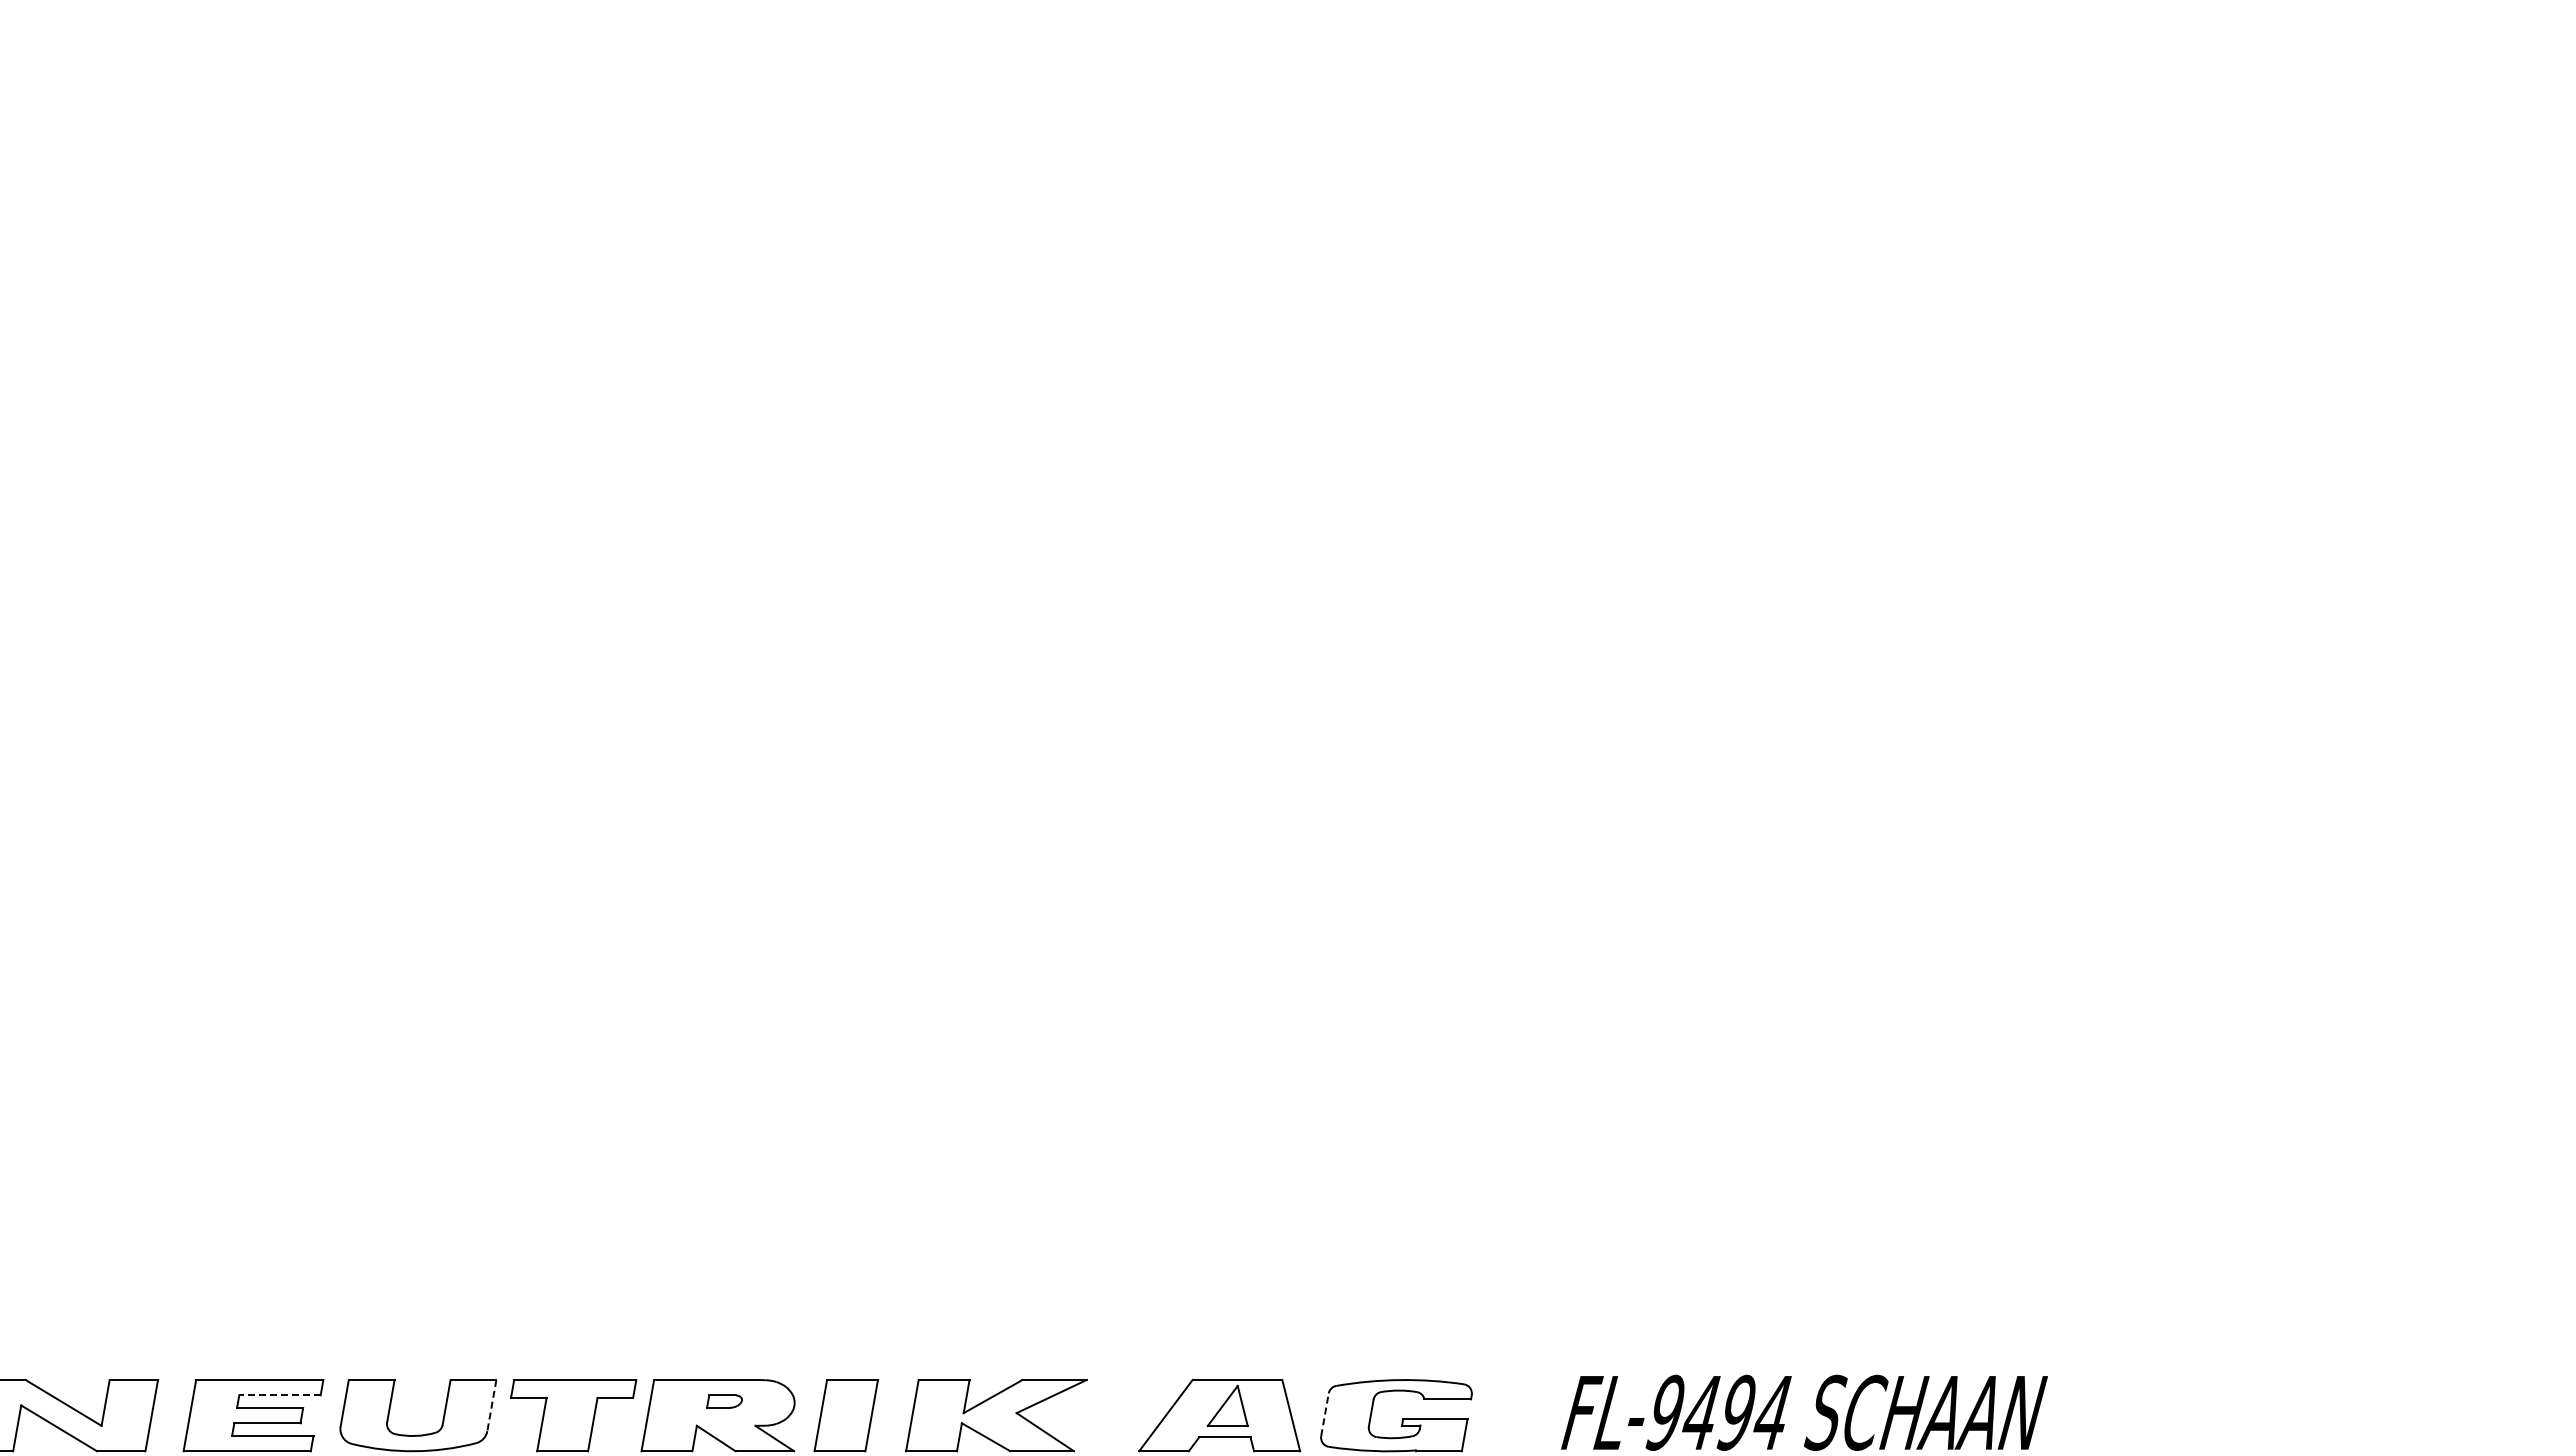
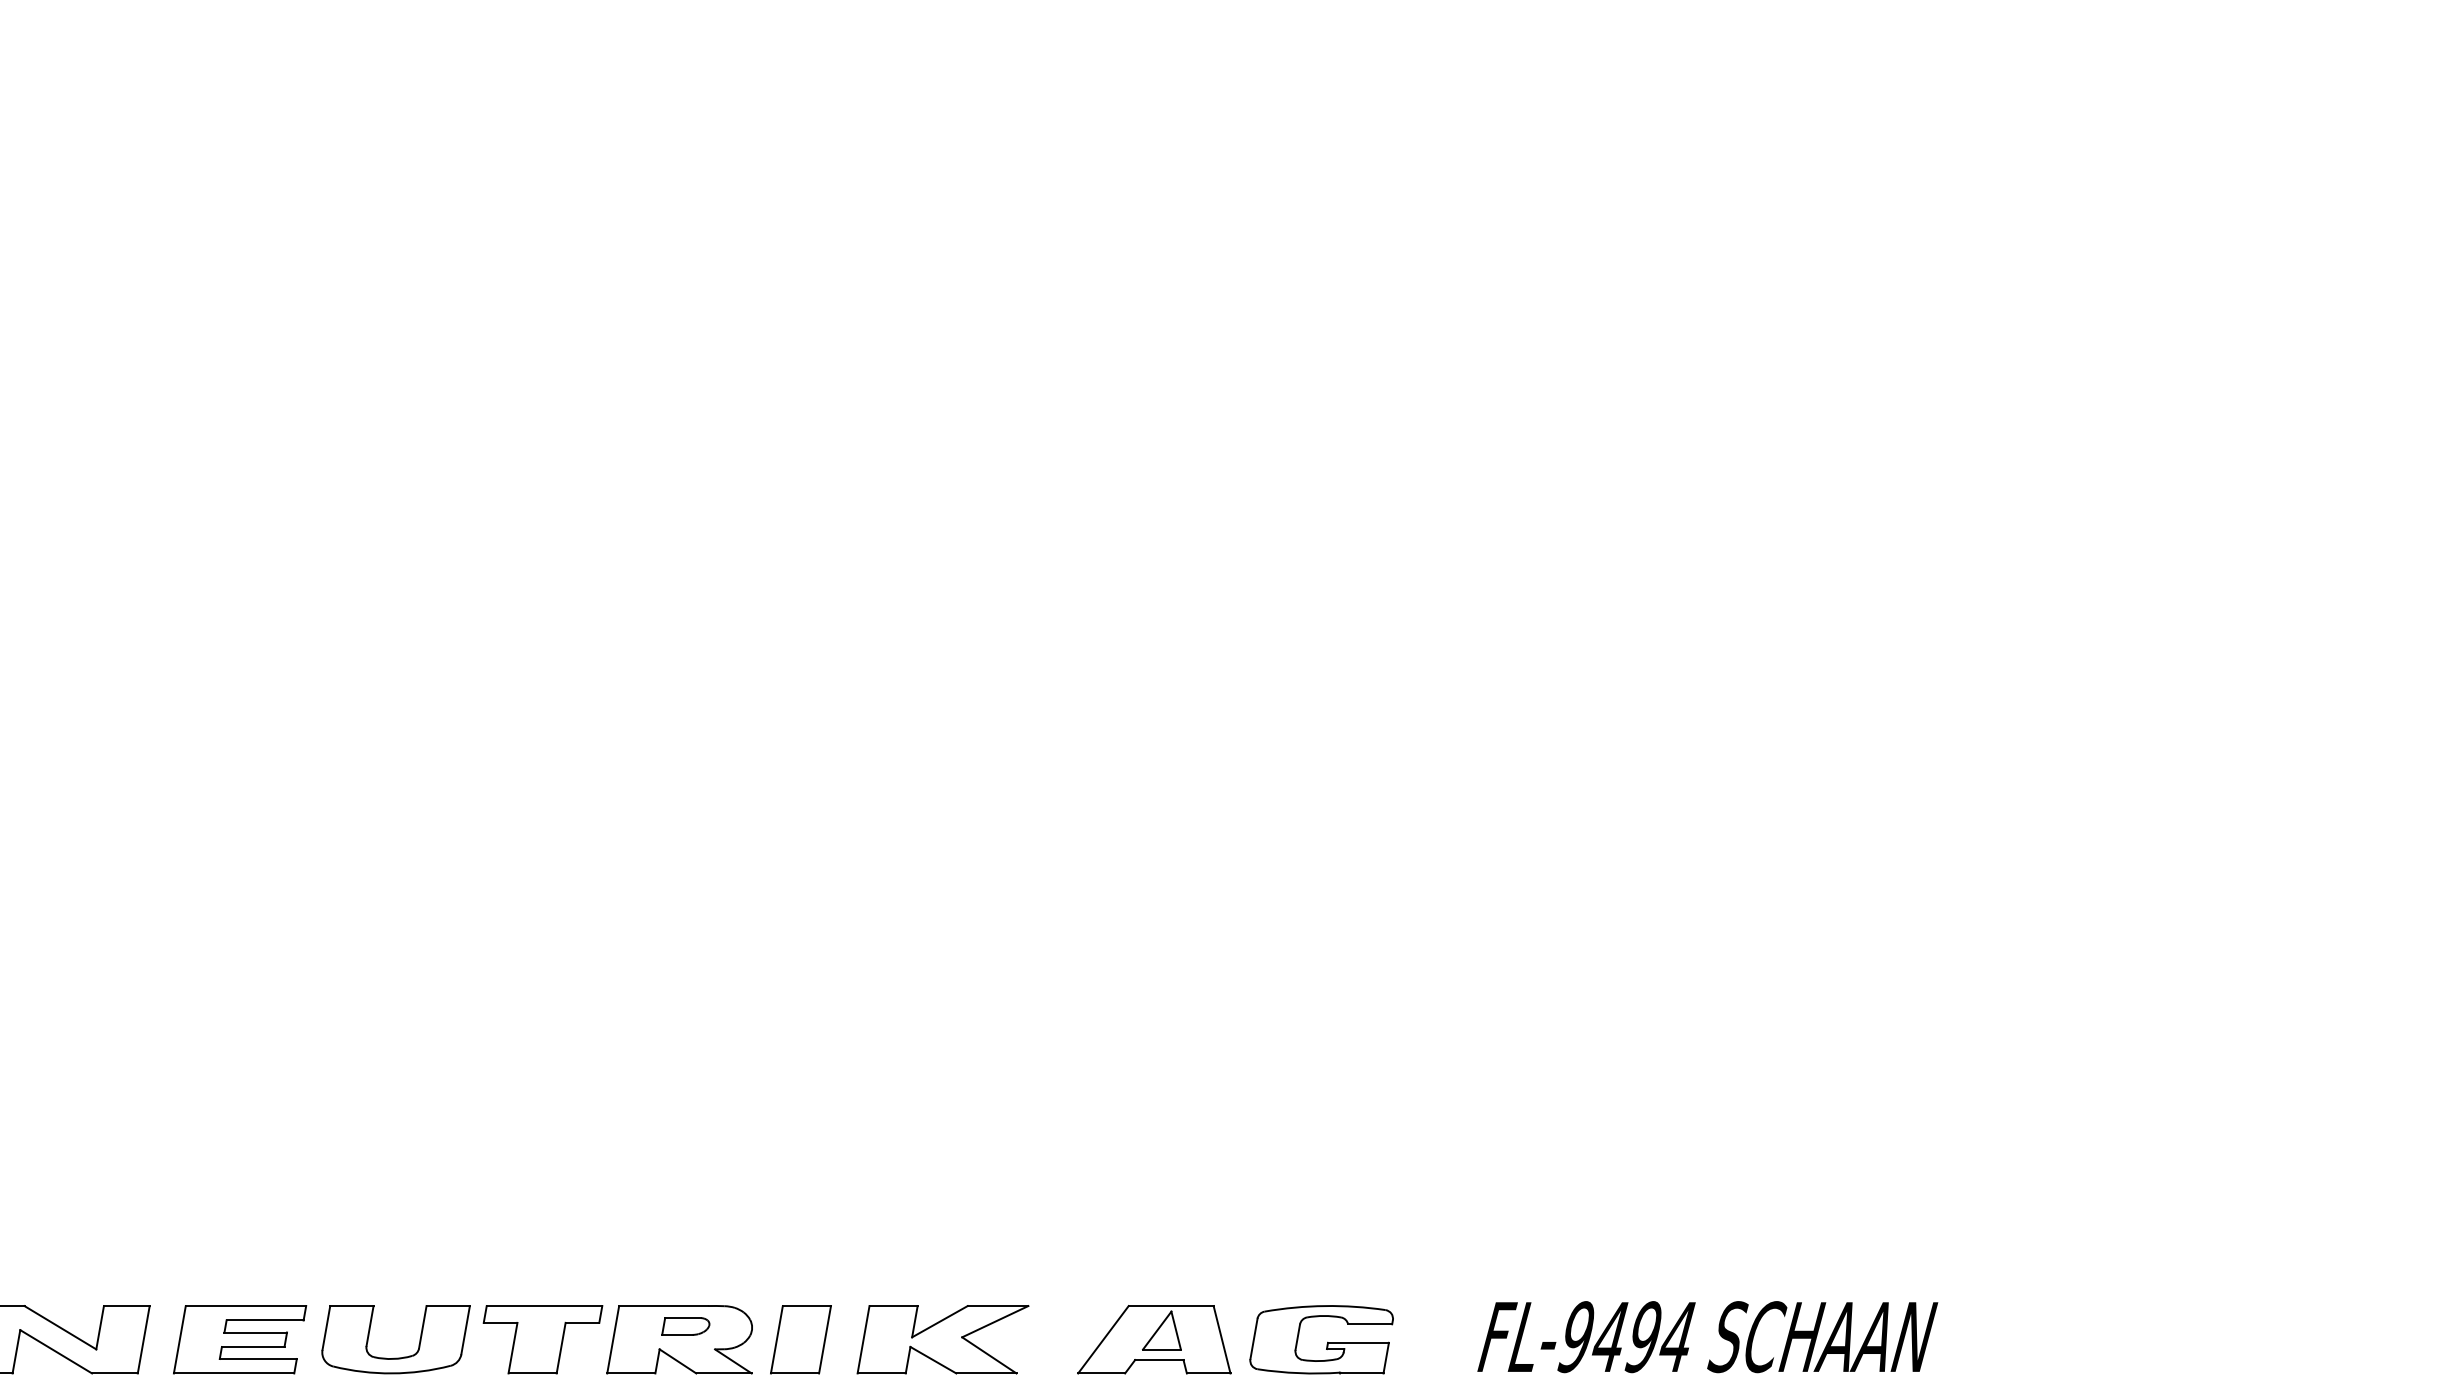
line: (279, 1395) -> (264, 1320), dashed -> solid
part: (724, 1401) -> (685, 1326), size x1.43
line: (491, 1405) -> (465, 1330), dashed -> solid
line: (1324, 1414) -> (1253, 1338), dashed -> solid

